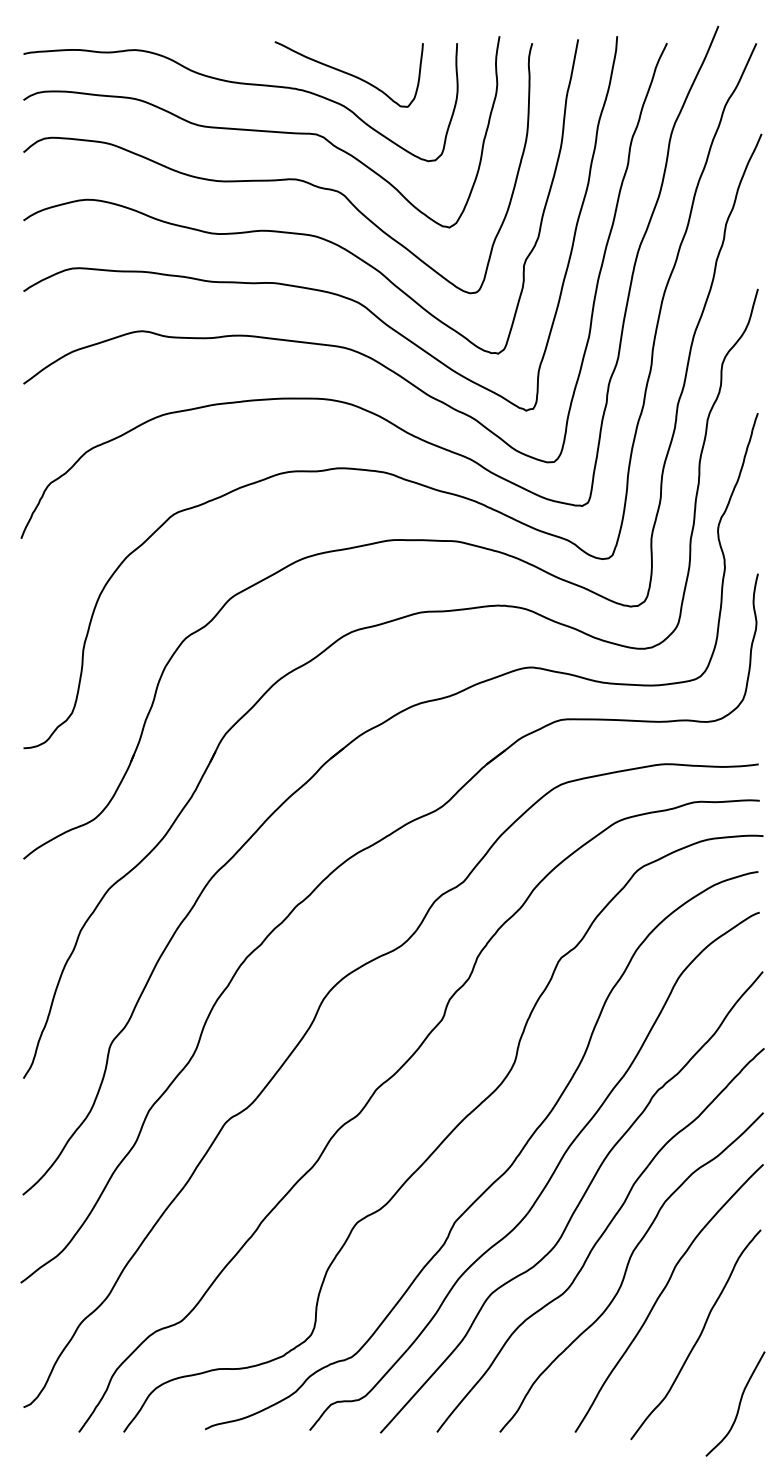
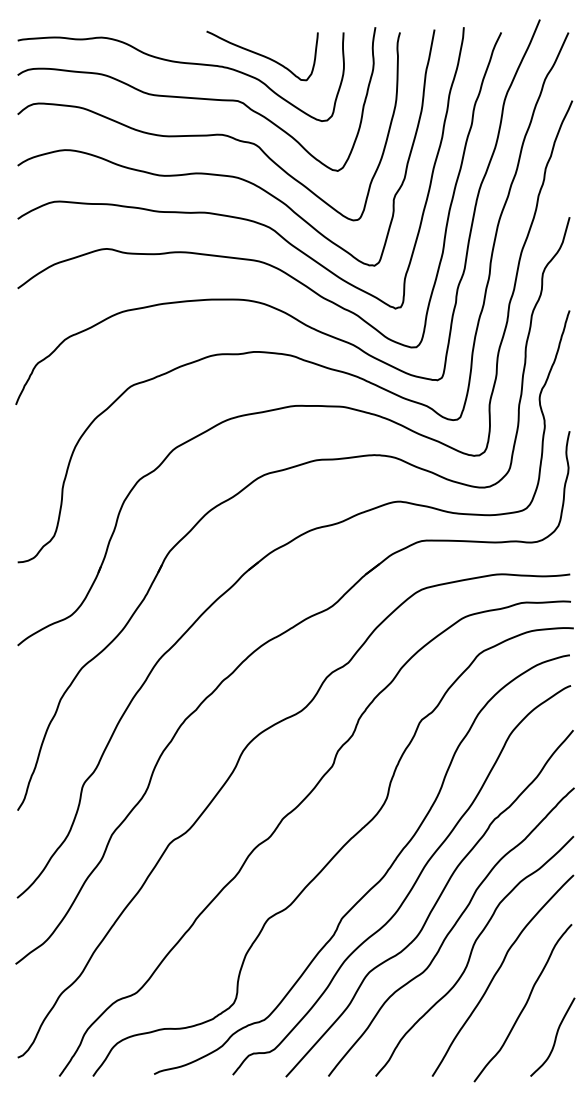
curve: (737, 1405) -> (554, 1038), moved

